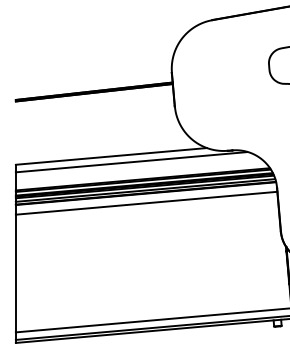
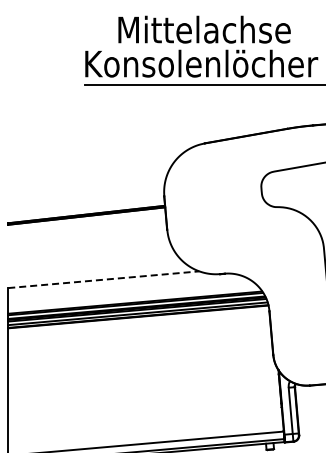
line: (111, 156) -> (103, 279), solid -> dashed
line: (131, 162) -> (123, 285), removed
line: (146, 203) -> (138, 326), removed

